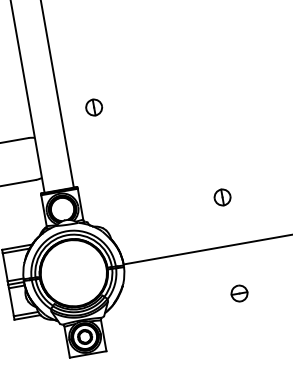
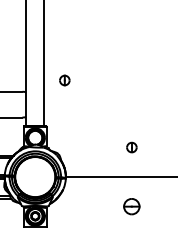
part: (238, 293) -> (131, 206), size x1.6

